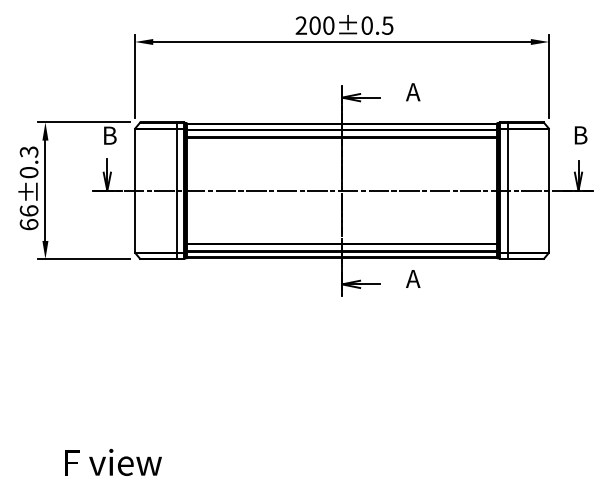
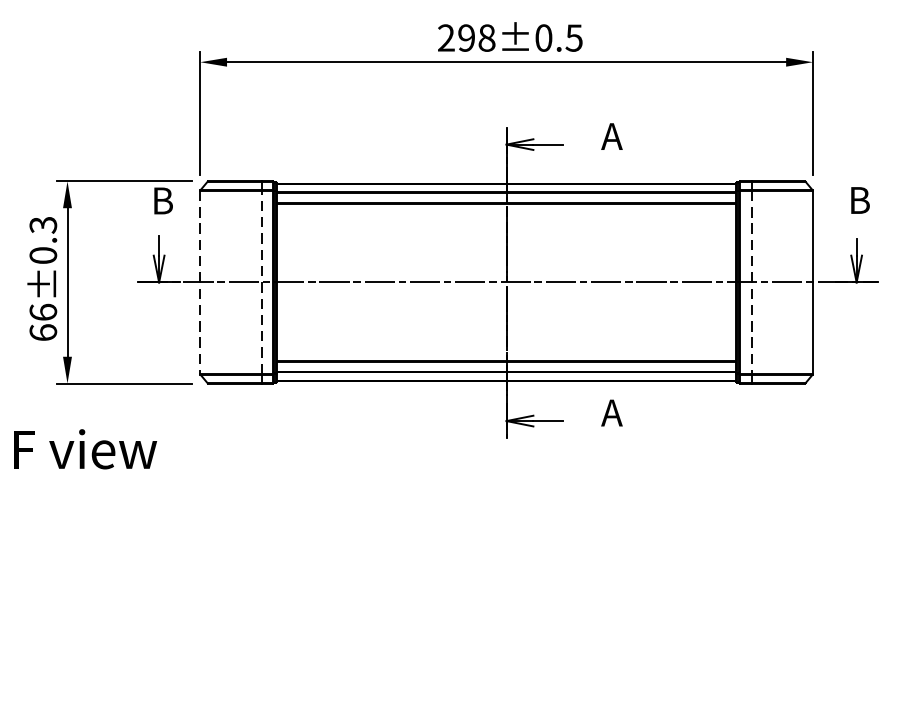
text: (321, 25) -> (476, 37), 200±0.5 -> 298±0.5
line: (135, 190) -> (200, 282), solid -> dashed
line: (176, 190) -> (261, 282), solid -> dashed
line: (507, 190) -> (751, 282), solid -> dashed
text: (113, 461) -> (85, 447), moved

